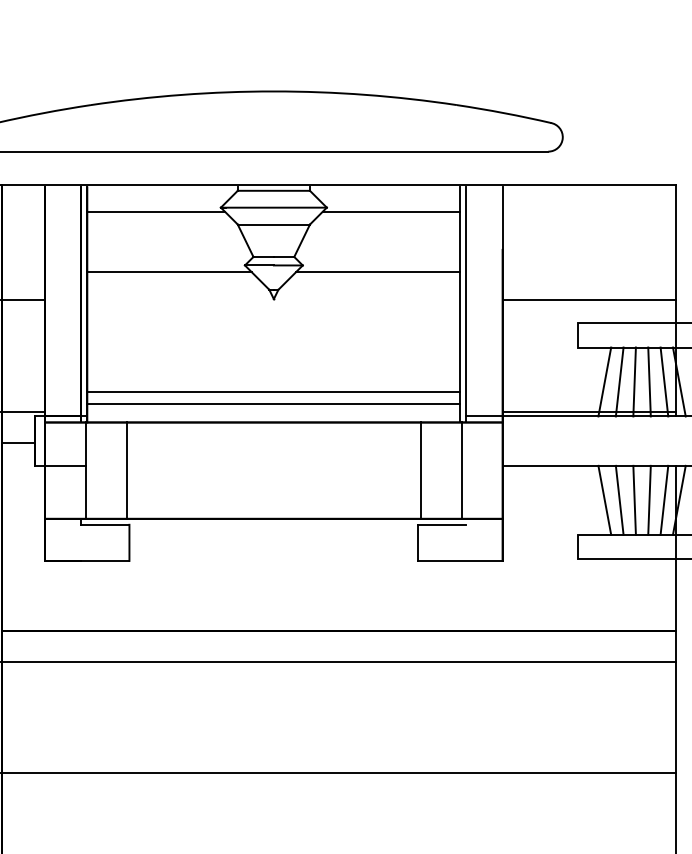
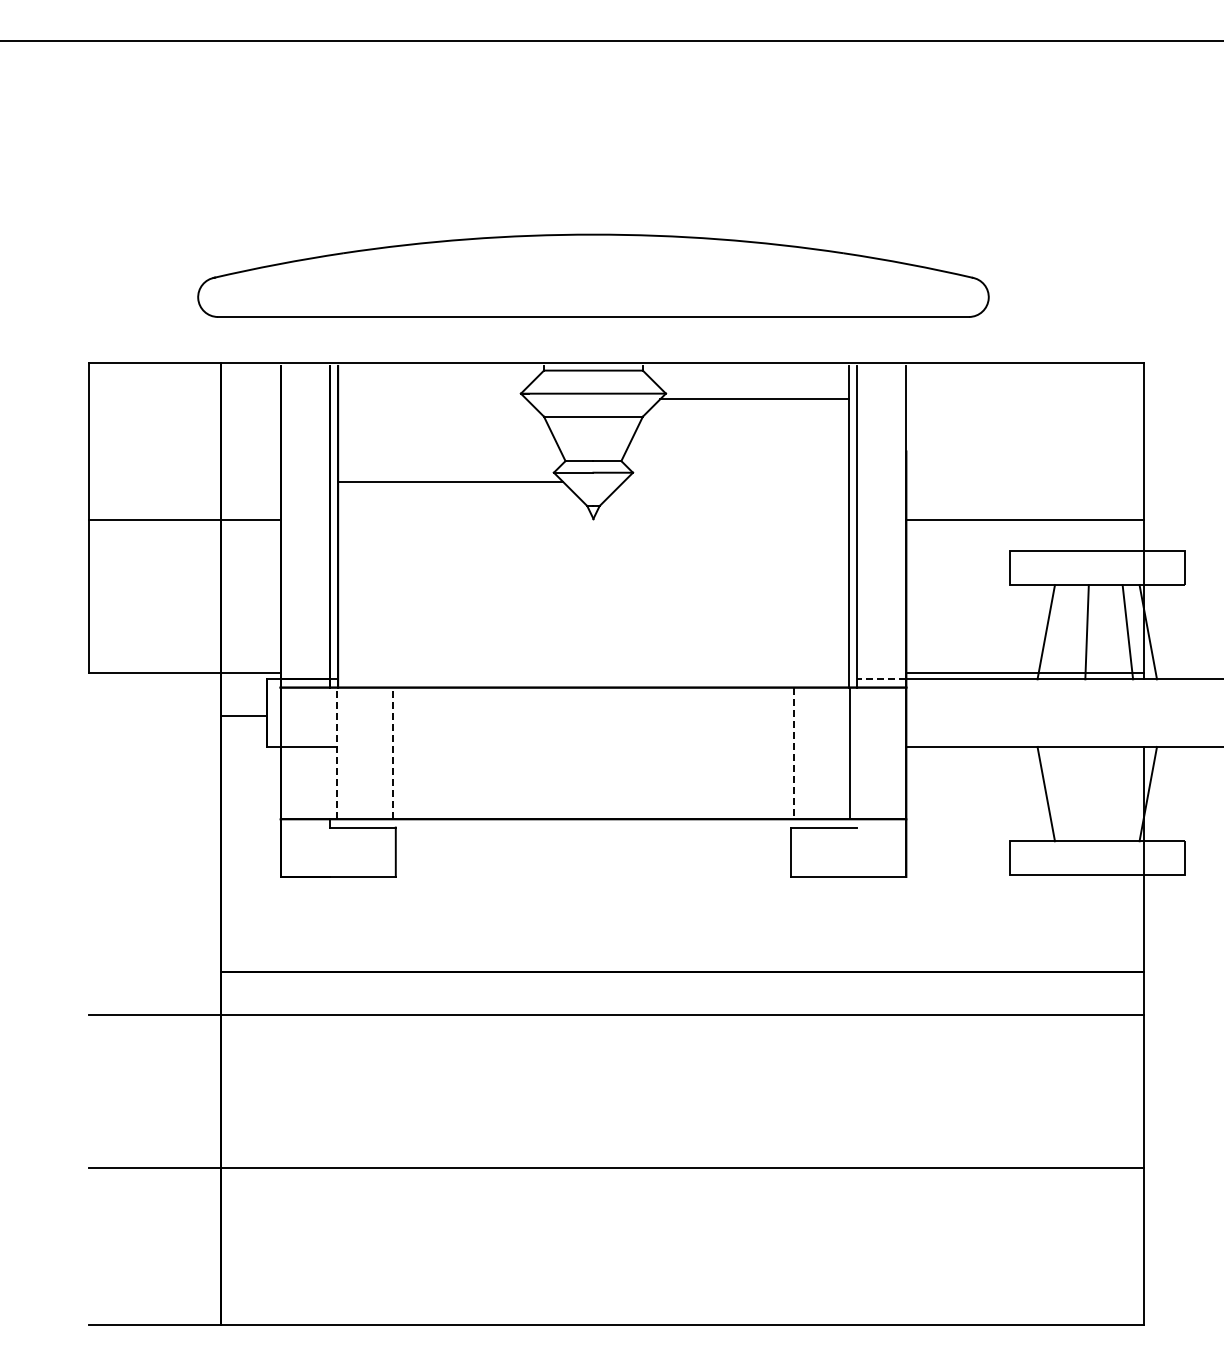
line: (156, 211) -> (432, 399), removed
line: (378, 271) -> (736, 481), removed
line: (619, 382) -> (1066, 632), removed
line: (649, 382) -> (1107, 632), removed
line: (273, 392) -> (593, 646), removed
line: (273, 404) -> (593, 662), removed
line: (484, 416) -> (881, 679), solid -> dashed
line: (86, 470) -> (336, 753), solid -> dashed
line: (127, 470) -> (392, 753), solid -> dashed
line: (420, 470) -> (794, 753), solid -> dashed
line: (619, 499) -> (1066, 793), removed
line: (634, 499) -> (1086, 793), removed
line: (649, 499) -> (1107, 793), removed
line: (664, 499) -> (1127, 793), removed

